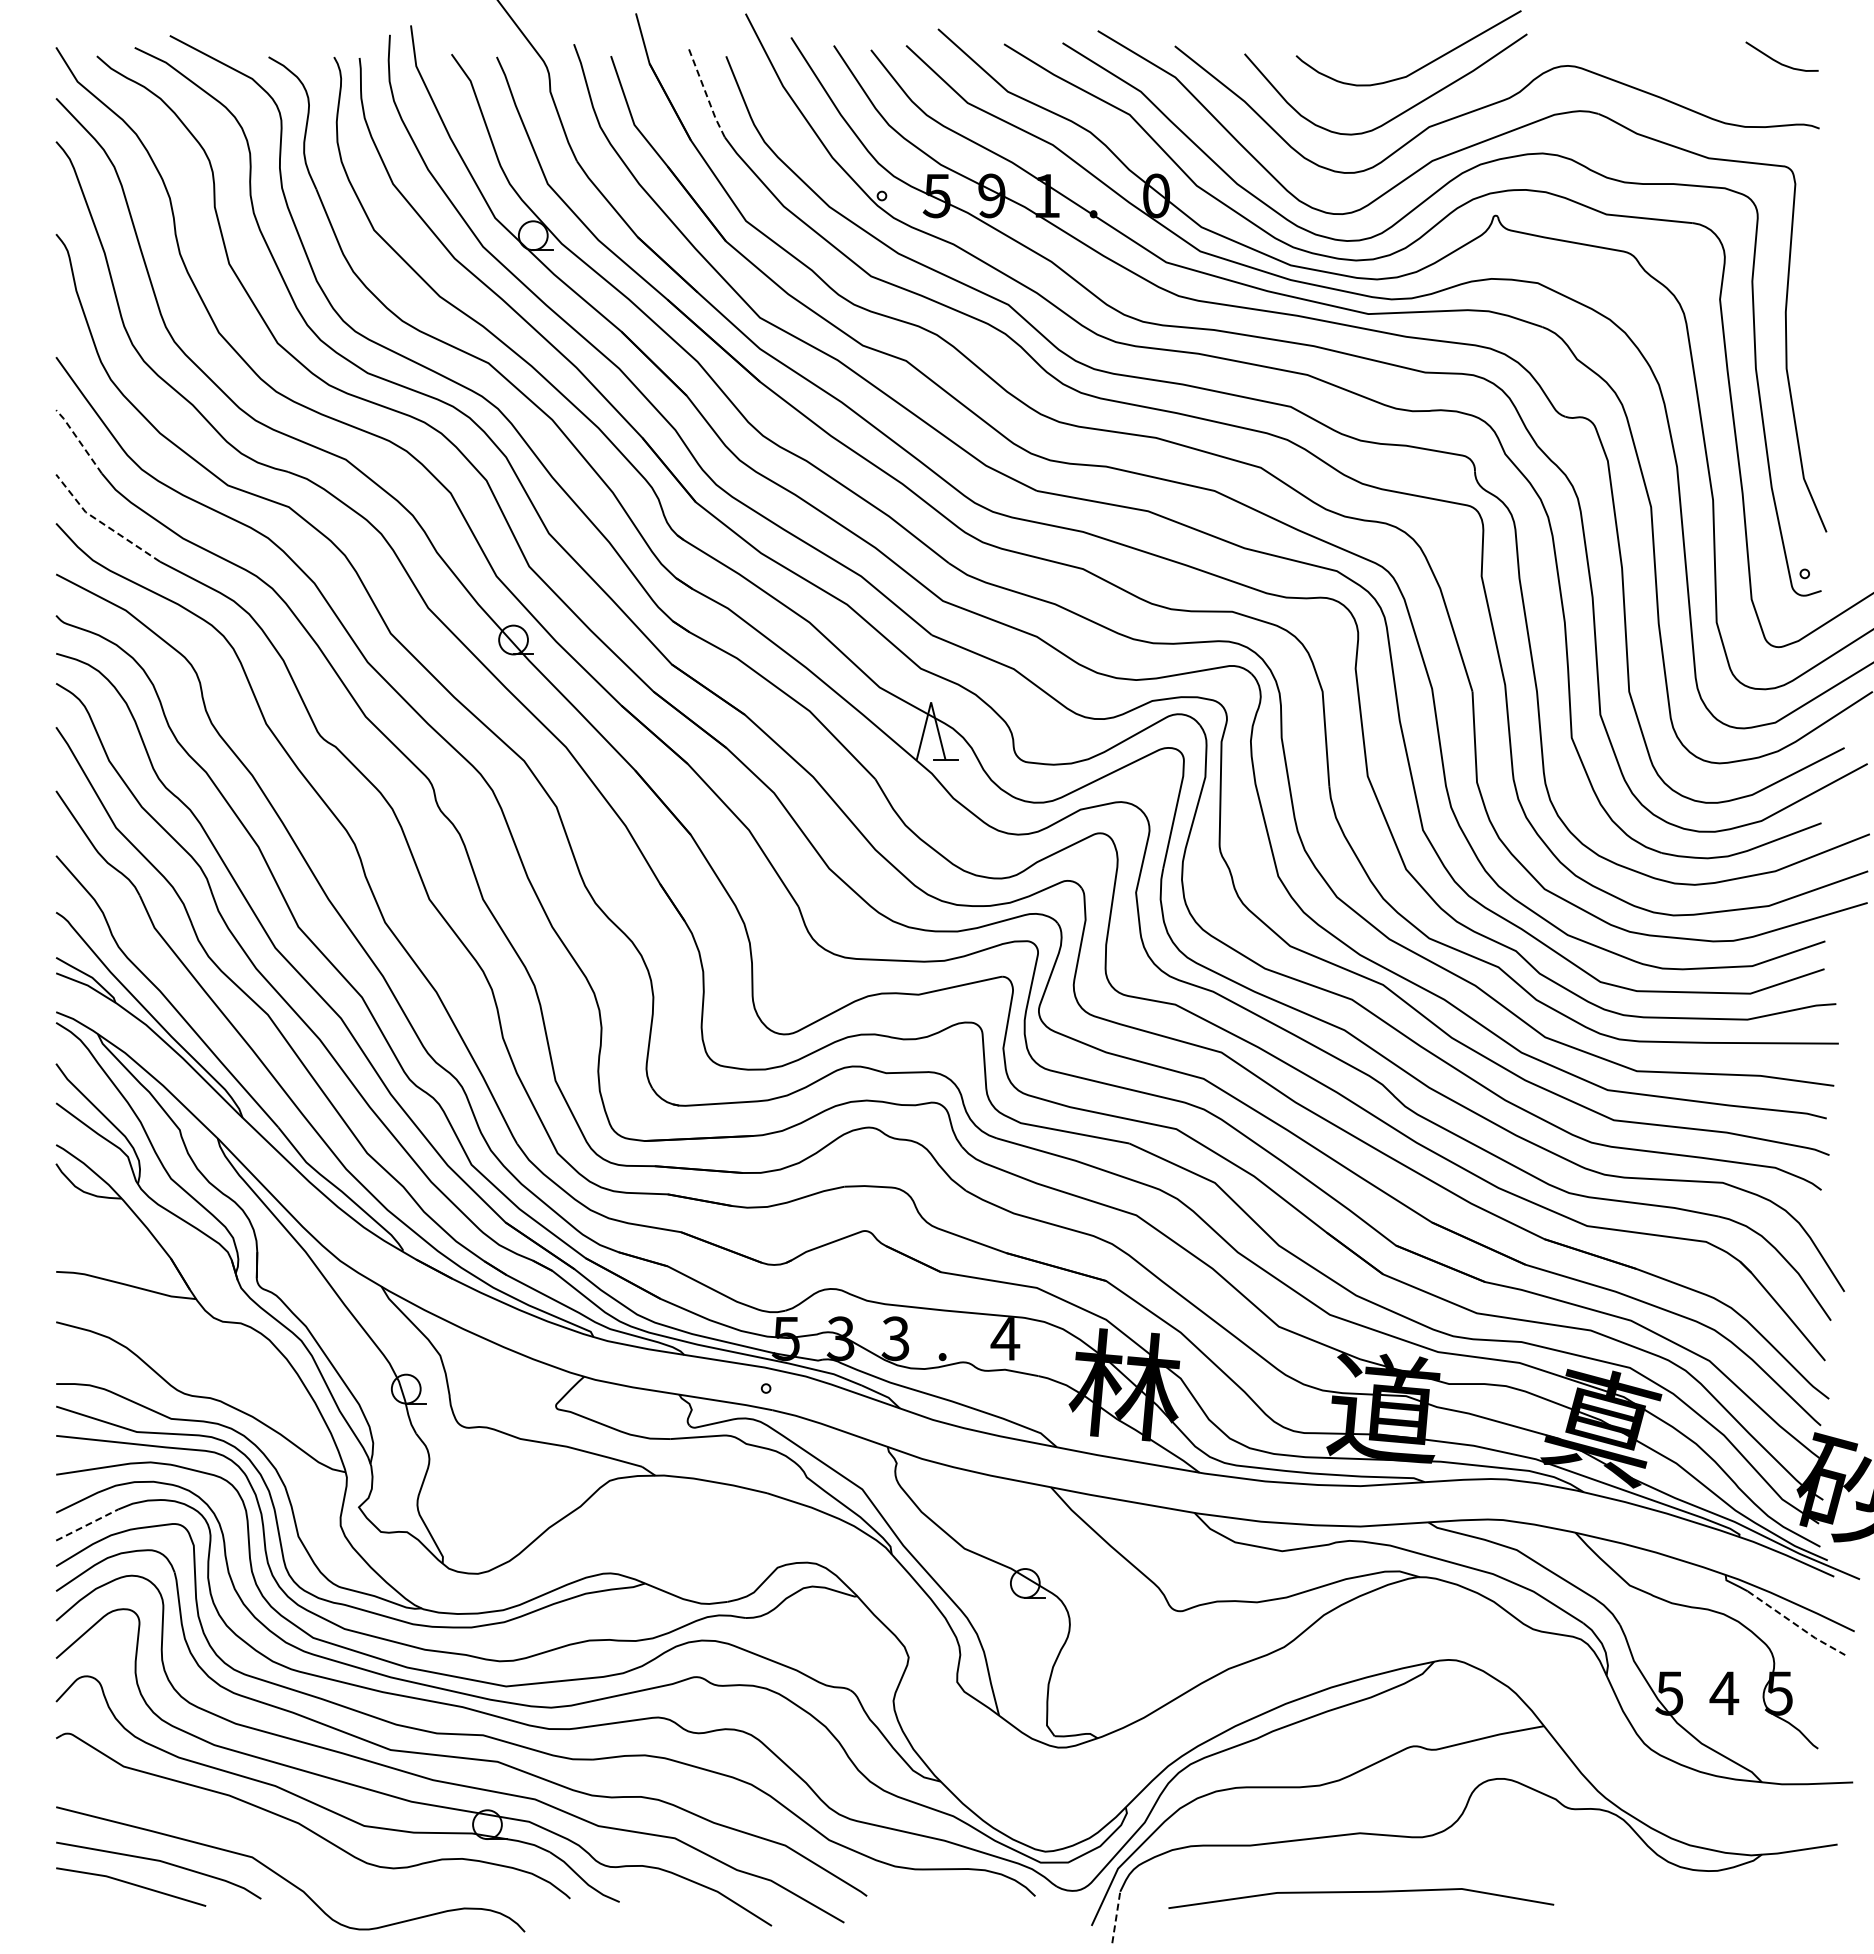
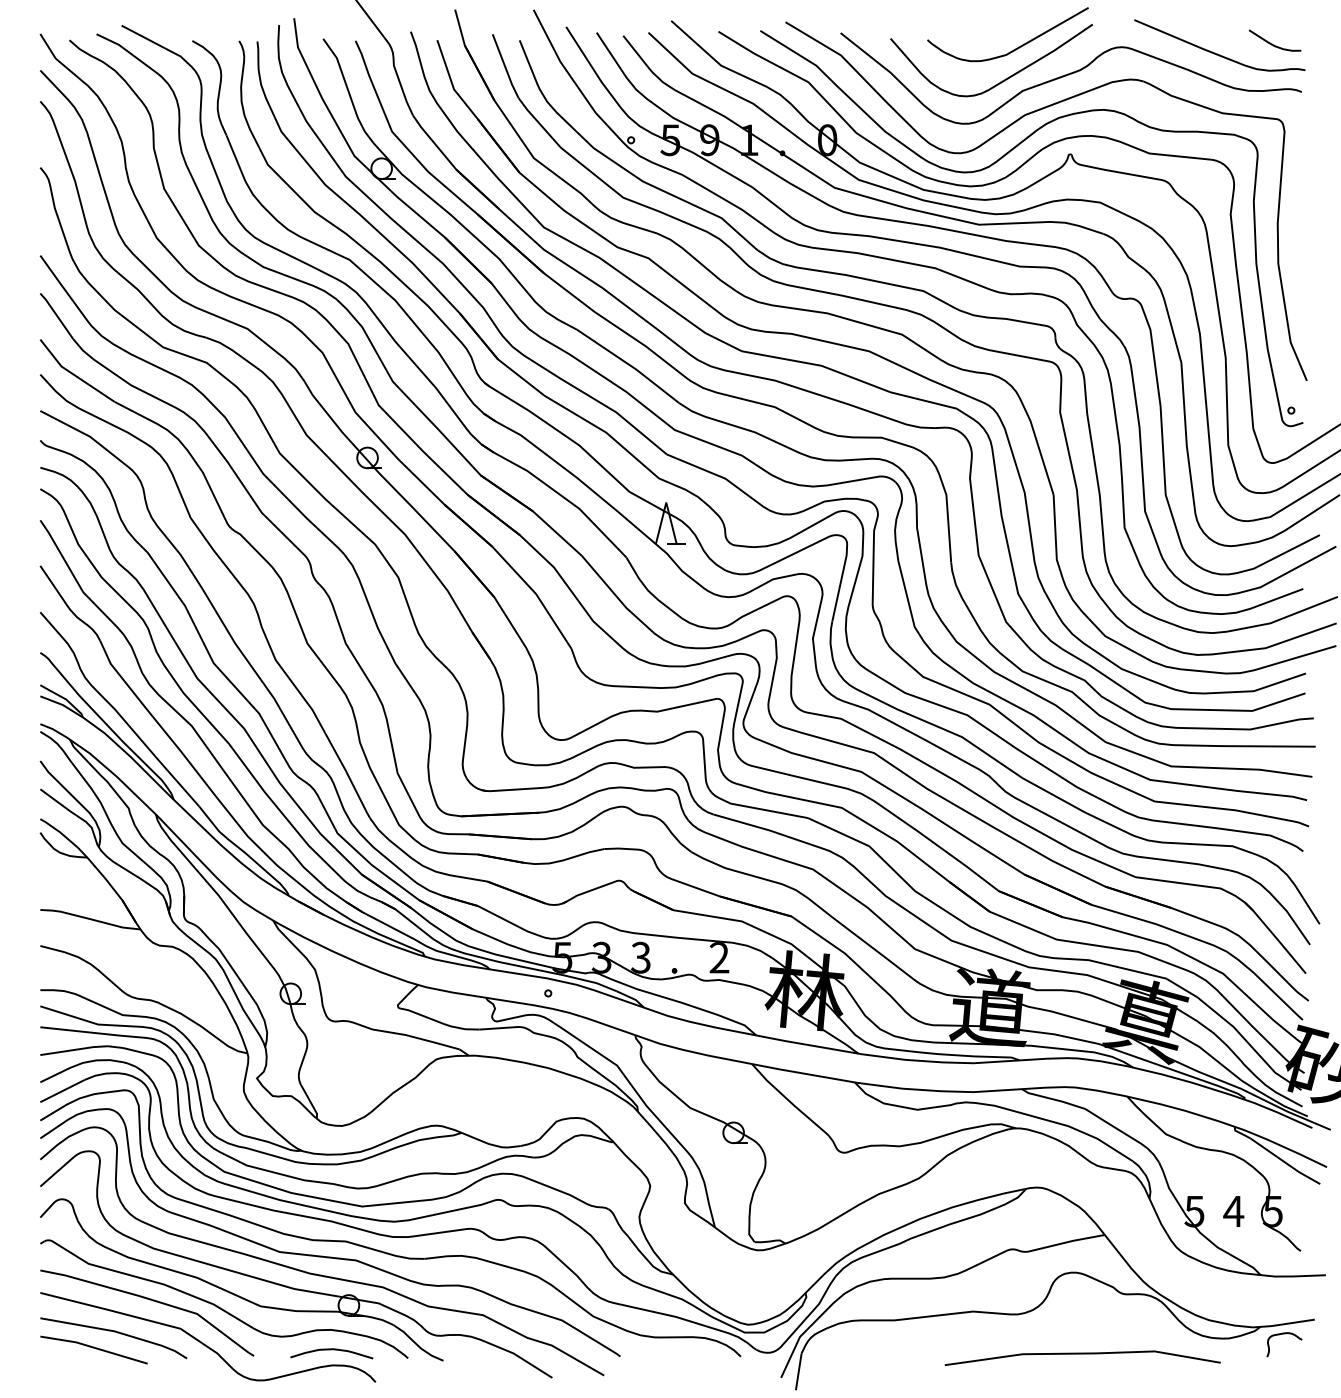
curve: (1700, 74) -> (1216, 53), added
line: (705, 93) -> (504, 66), dashed -> solid
line: (79, 440) -> (57, 315), dashed -> solid
line: (102, 523) -> (73, 374), dashed -> solid
text: (1005, 1338) -> (719, 957), 4 -> 2
line: (87, 1525) -> (62, 1091), dashed -> solid
line: (1796, 1625) -> (1285, 1162), dashed -> solid
curve: (209, 1817) -> (150, 1300), added
curve: (1792, 1865) -> (1282, 1334), added
curve: (463, 1886) -> (331, 1349), added
line: (1361, 1892) -> (1082, 1353), moved
line: (1116, 1916) -> (798, 1371), dashed -> solid

